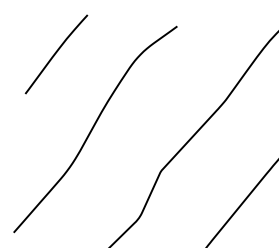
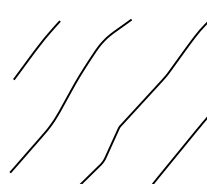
curve: (55, 53) -> (36, 49), moved

